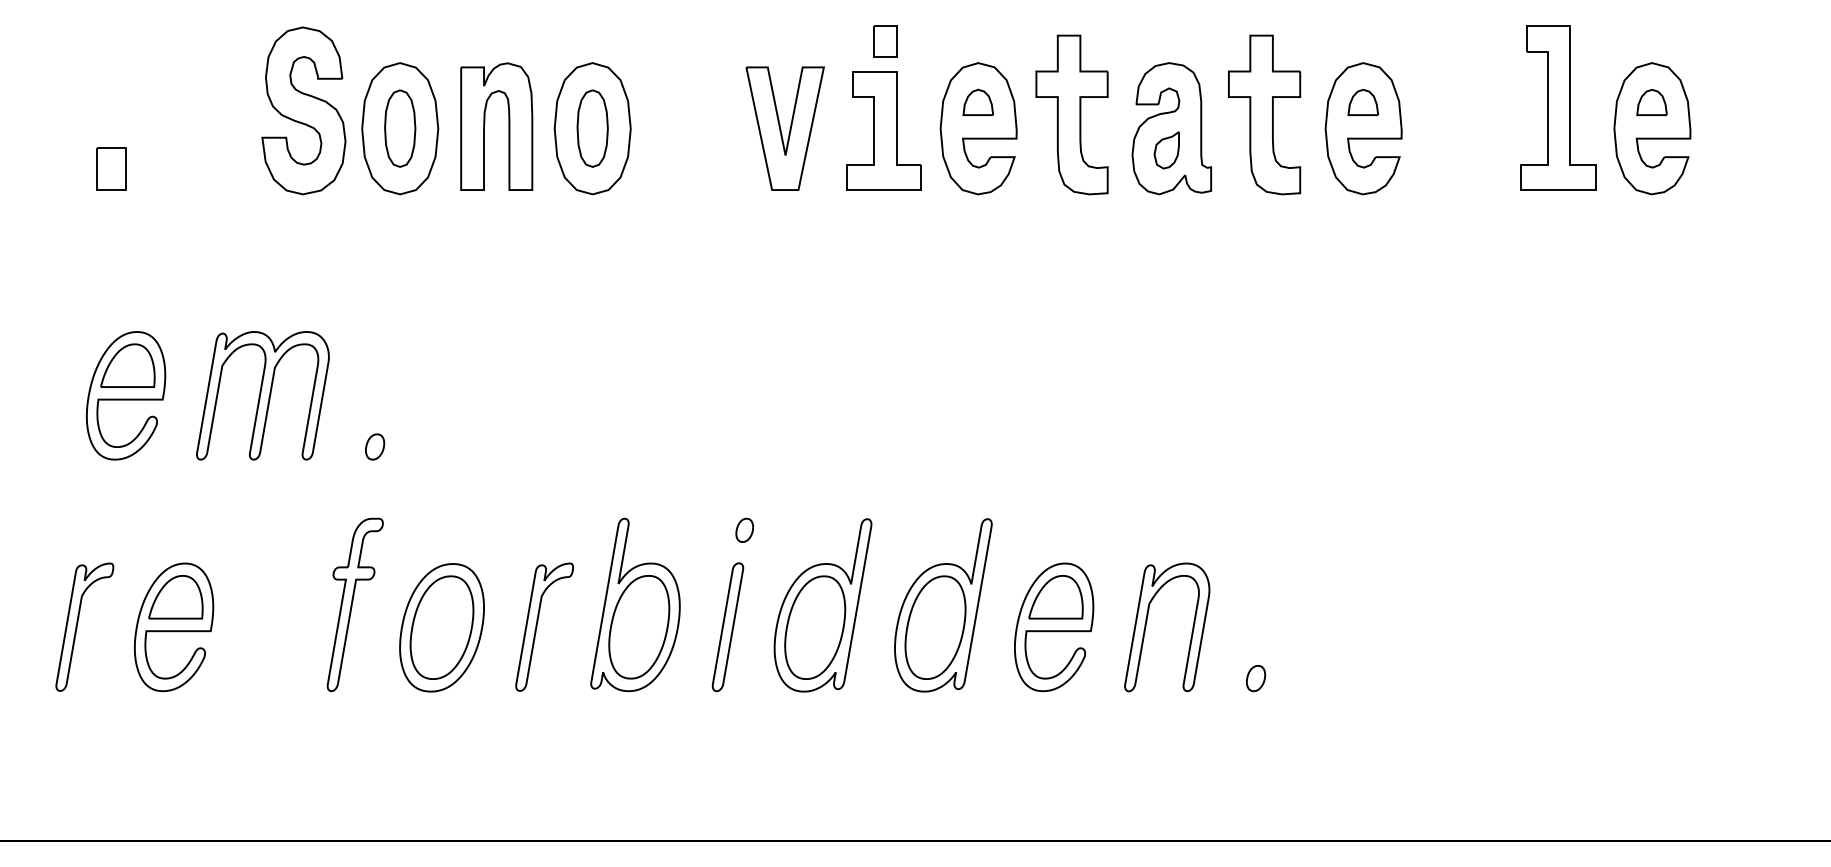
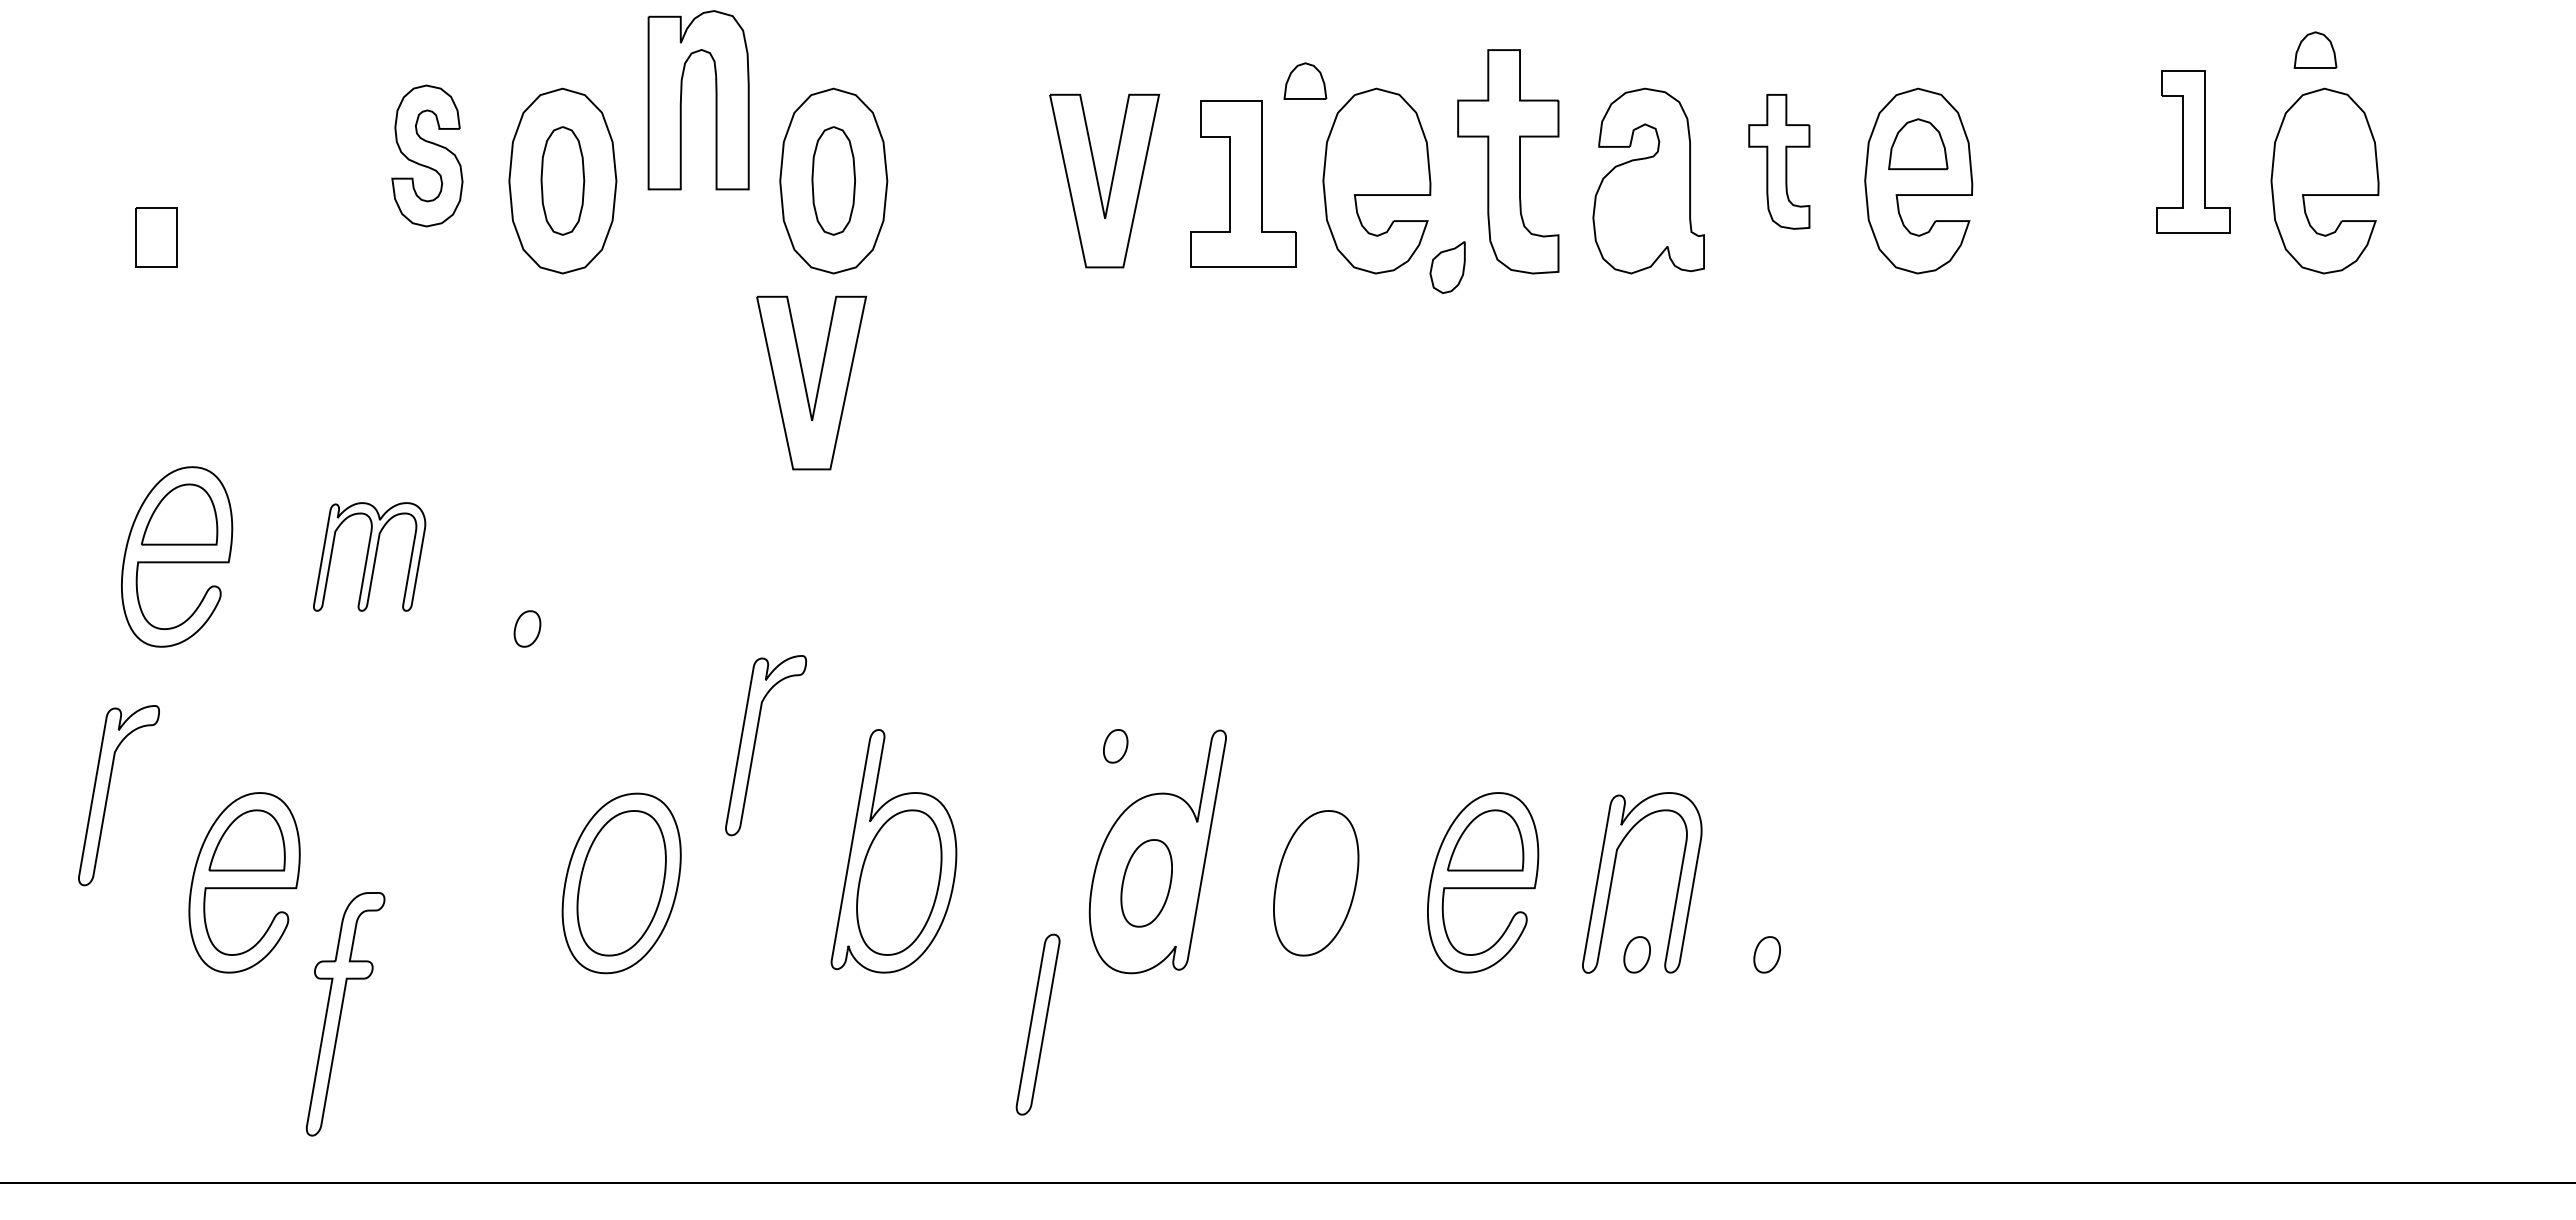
part: (885, 41) -> (1245, 58), removed
part: (978, 102) -> (1305, 80), moved
part: (1362, 102) -> (1917, 143), size x1.4
part: (1652, 102) -> (2315, 49), moved
part: (1558, 107) -> (2193, 151), size x0.7
part: (304, 110) -> (427, 155), size x0.6
part: (1264, 114) -> (1779, 161), size x0.6
part: (484, 126) -> (681, 100), moved
part: (1166, 150) -> (1447, 267), moved
part: (576, 271) -> (811, 382), added
part: (262, 395) -> (369, 556), size x0.6
part: (744, 530) -> (1115, 746), moved
part: (355, 605) -> (345, 1014), moved
part: (943, 605) -> (1327, 851), removed
part: (77, 627) -> (108, 795), moved
part: (537, 627) -> (755, 745), moved
part: (727, 627) -> (1037, 1024), moved
part: (814, 627) -> (1146, 883), size x0.6
part: (1163, 678) -> (1636, 954), added

